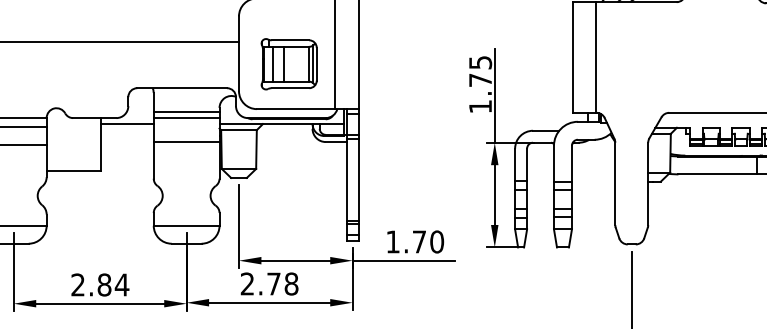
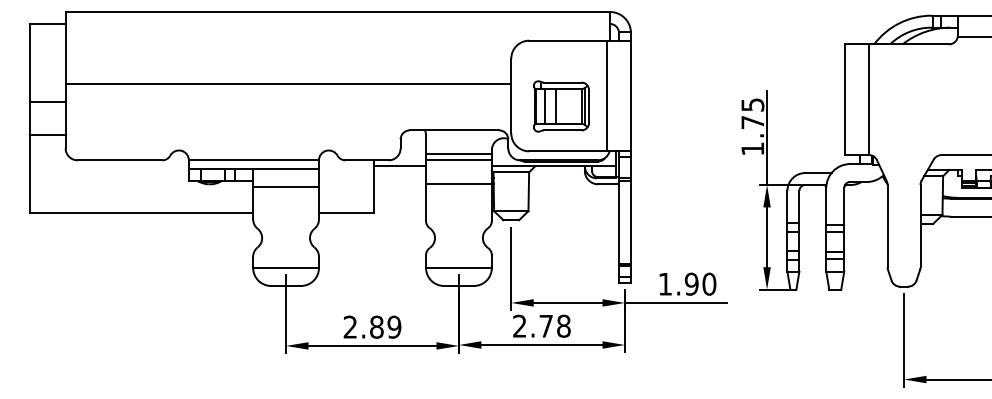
text: (419, 241) -> (691, 283), 1.70 -> 1.90
text: (122, 284) -> (394, 326), 2.84 -> 2.89

